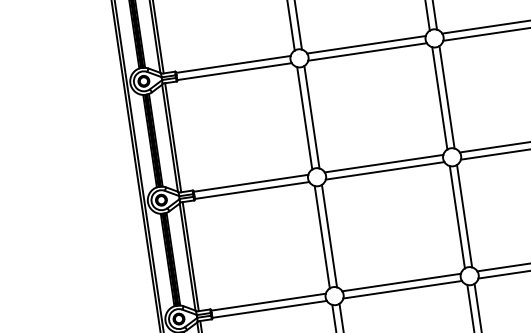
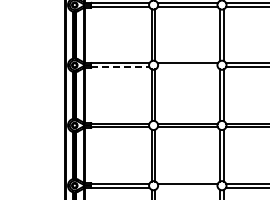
line: (367, 52) -> (187, 67), removed
line: (234, 72) -> (120, 67), solid -> dashed
line: (402, 289) -> (187, 187), removed

